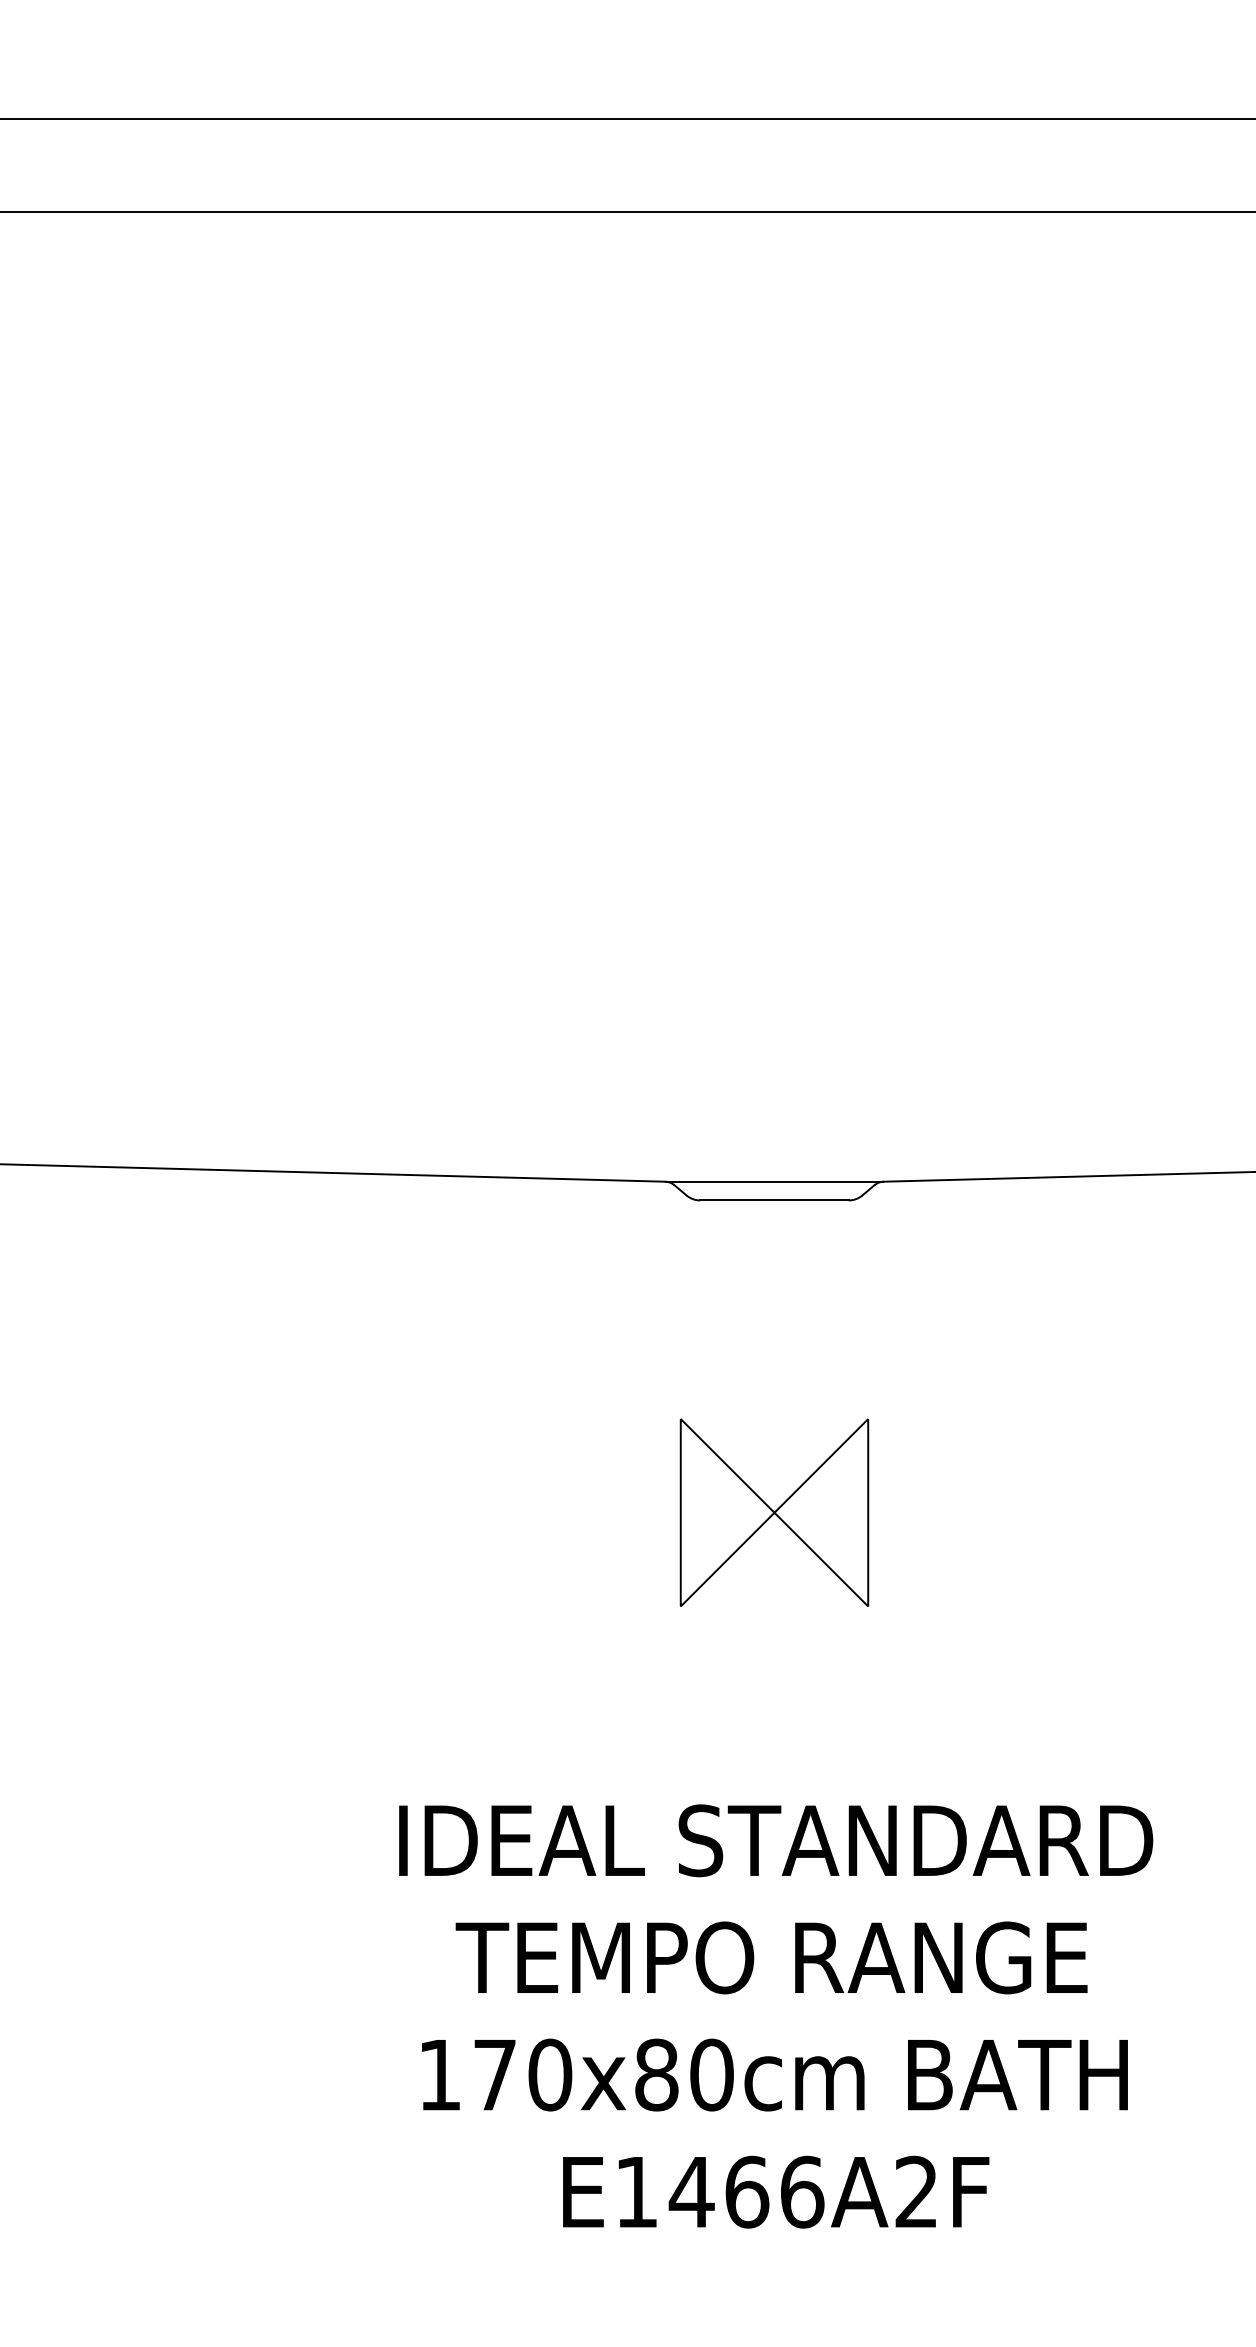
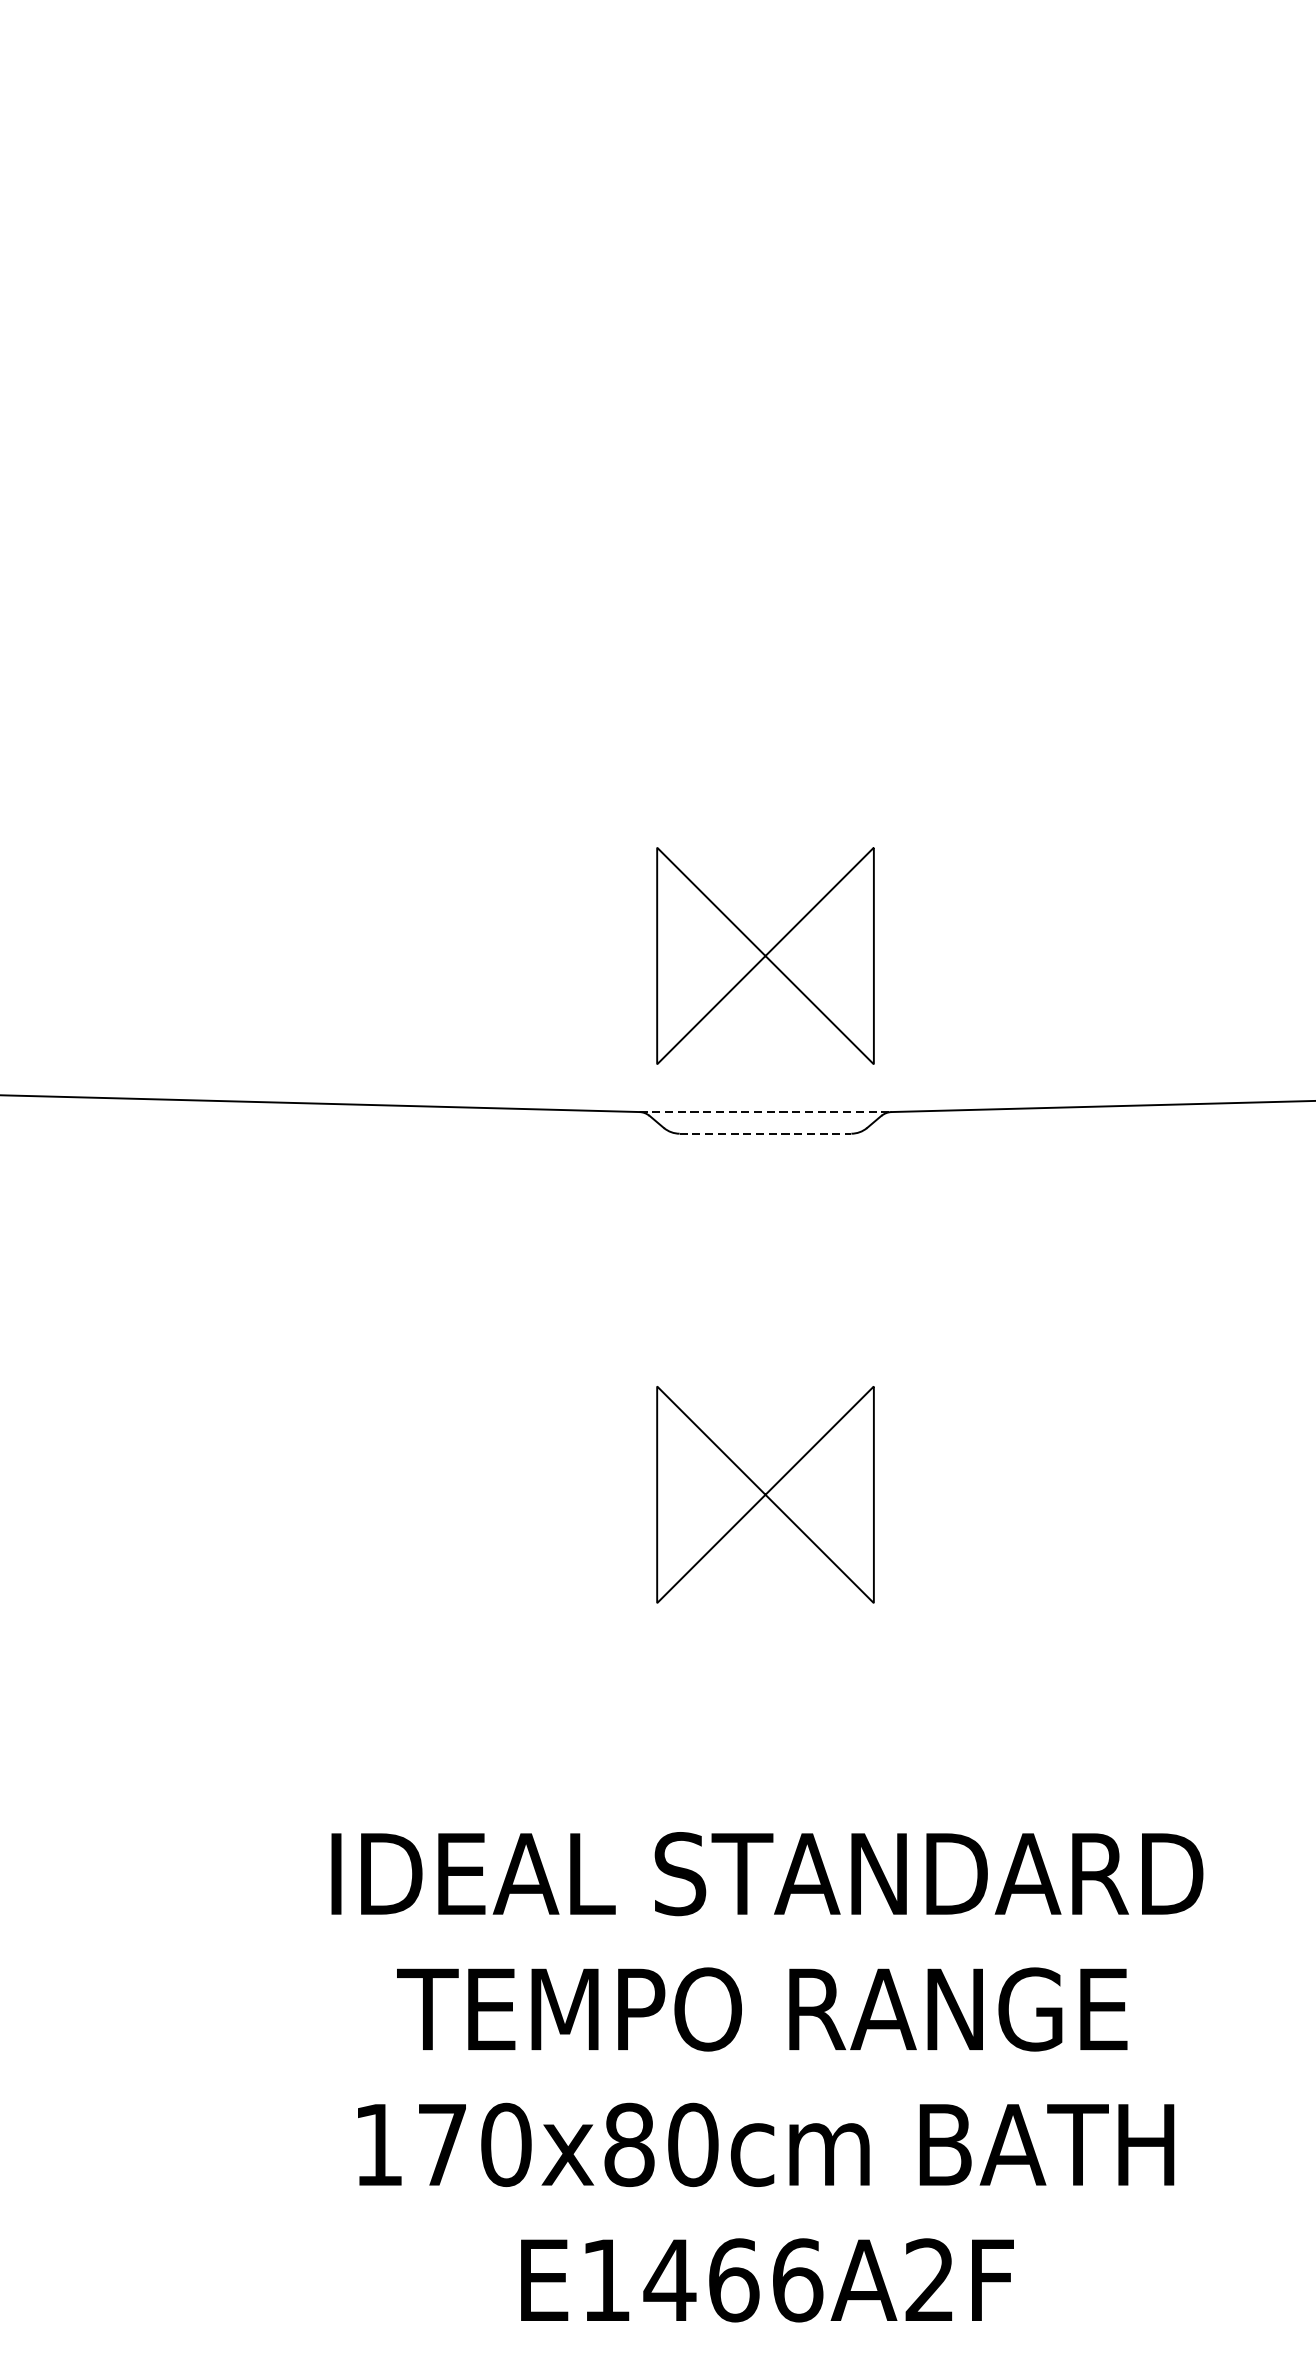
part: (774, 1046) -> (765, 955), added
line: (774, 1181) -> (765, 1111), solid -> dashed
line: (774, 1200) -> (765, 1133), solid -> dashed

